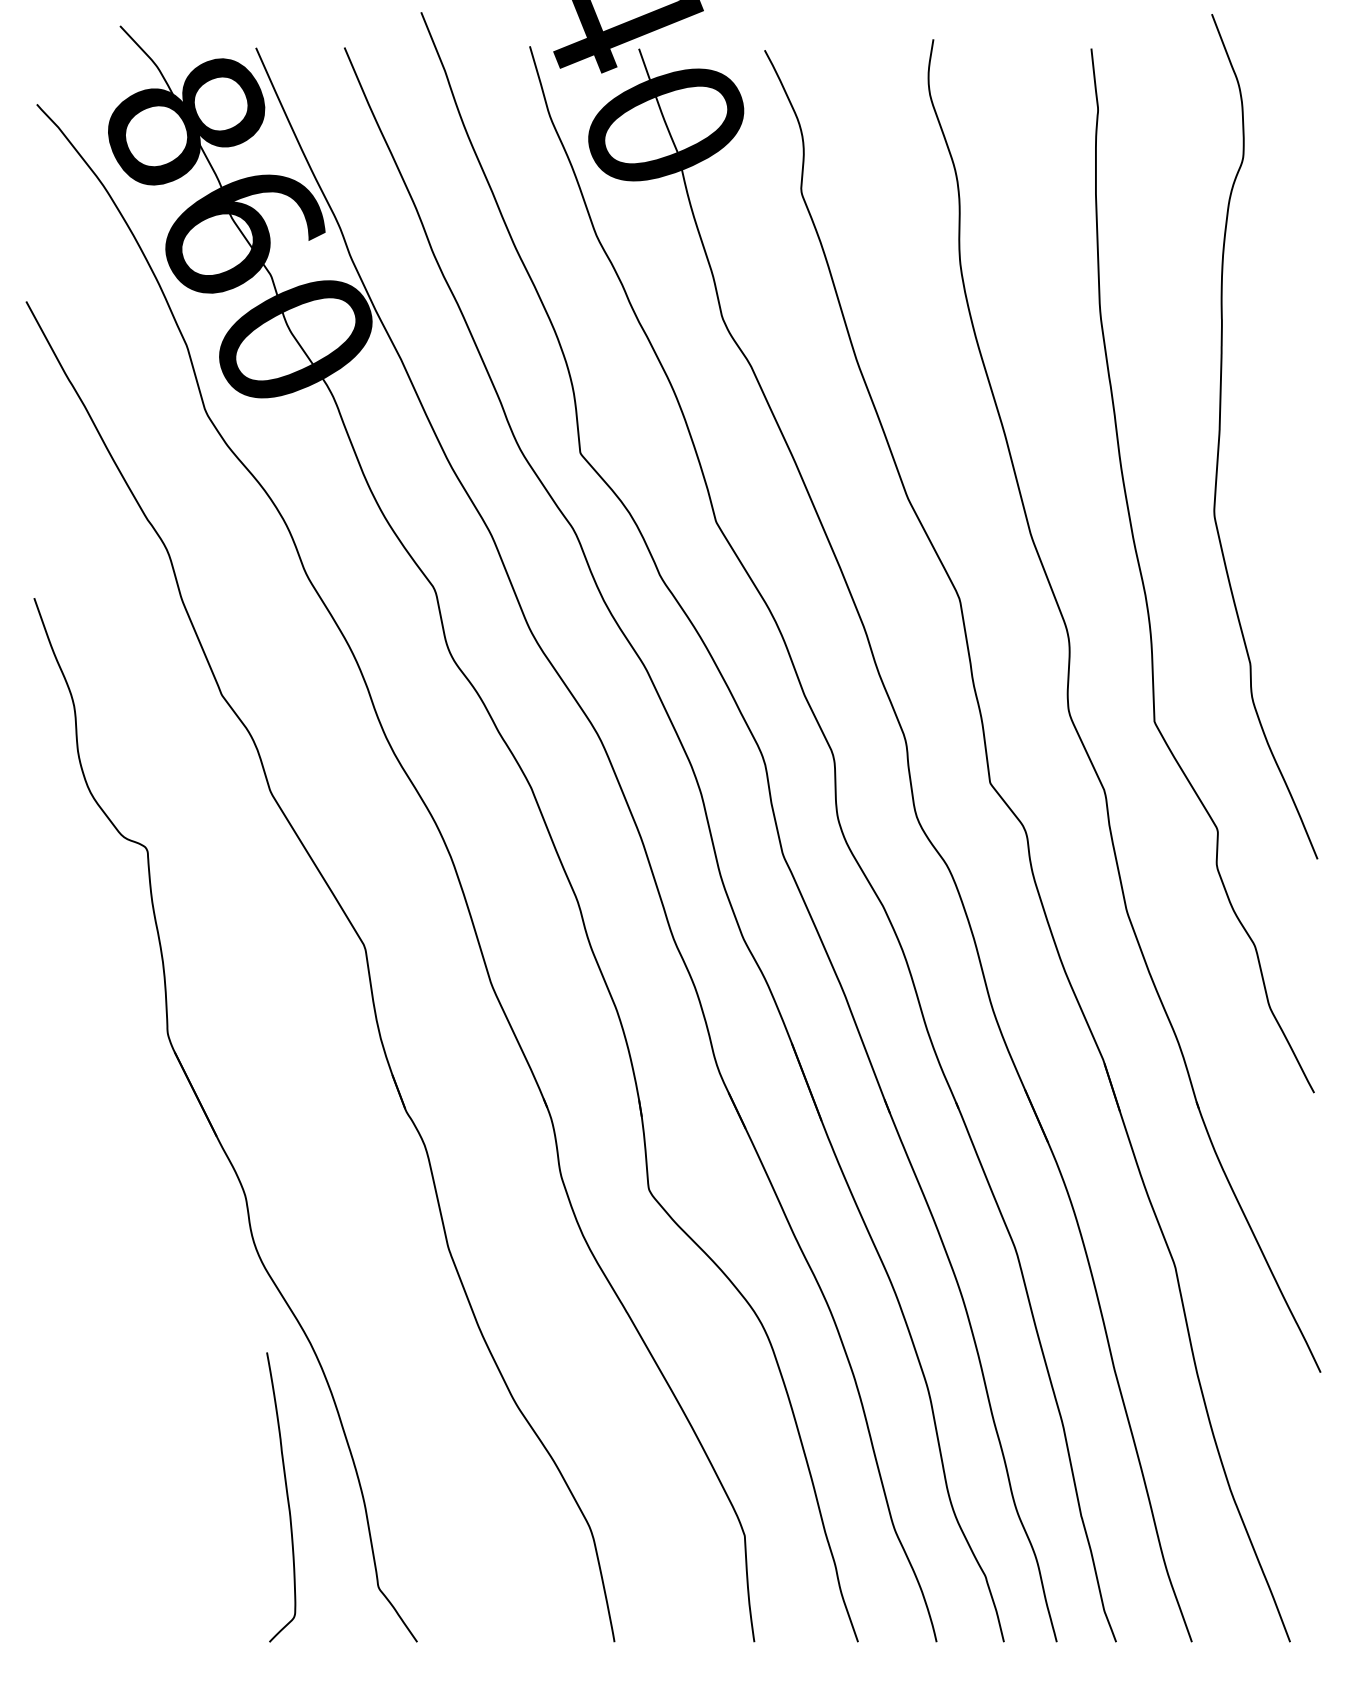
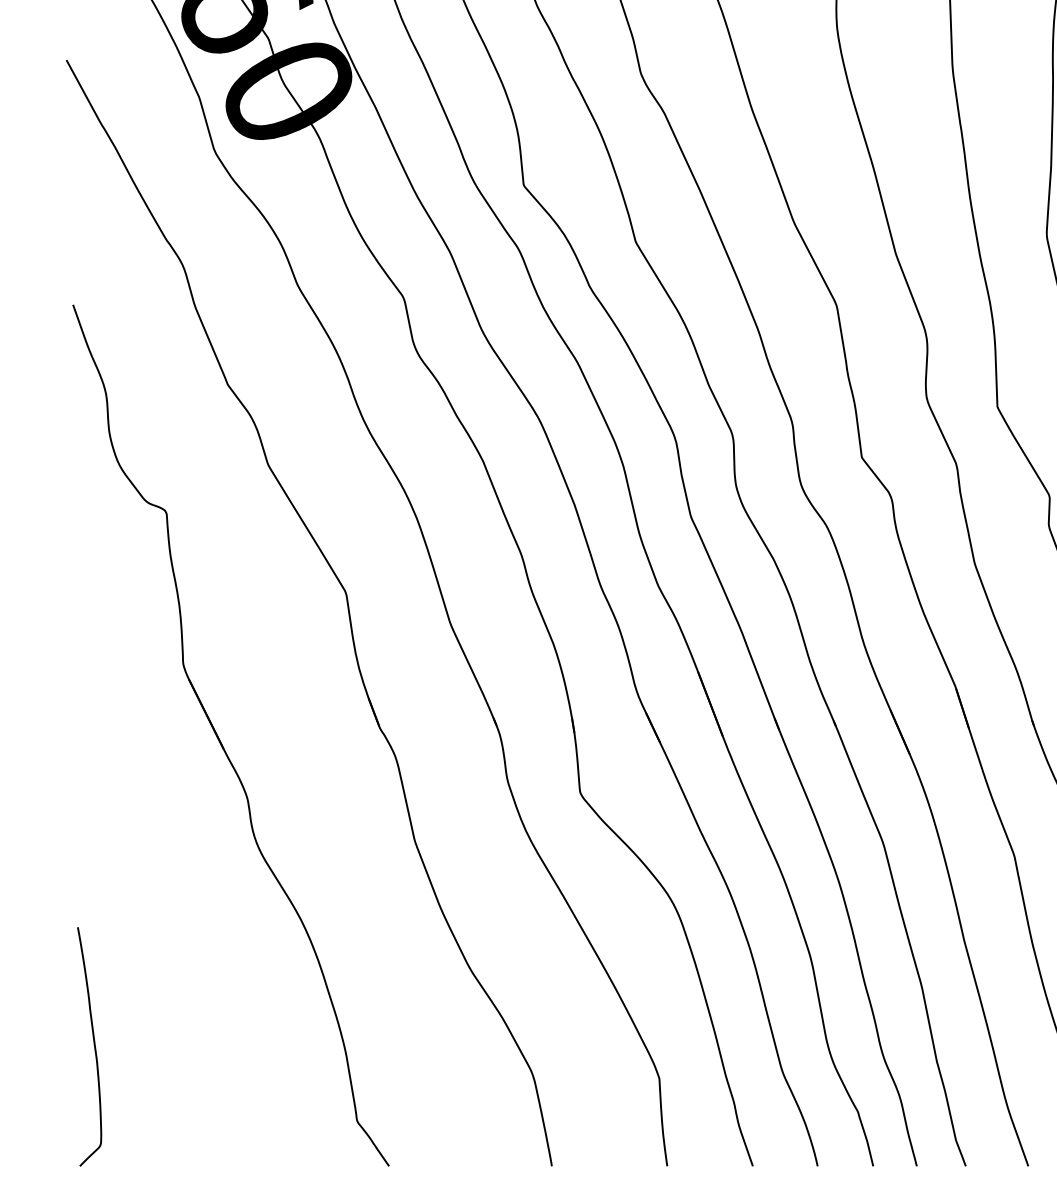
curve: (286, 1497) -> (93, 1046), moved

